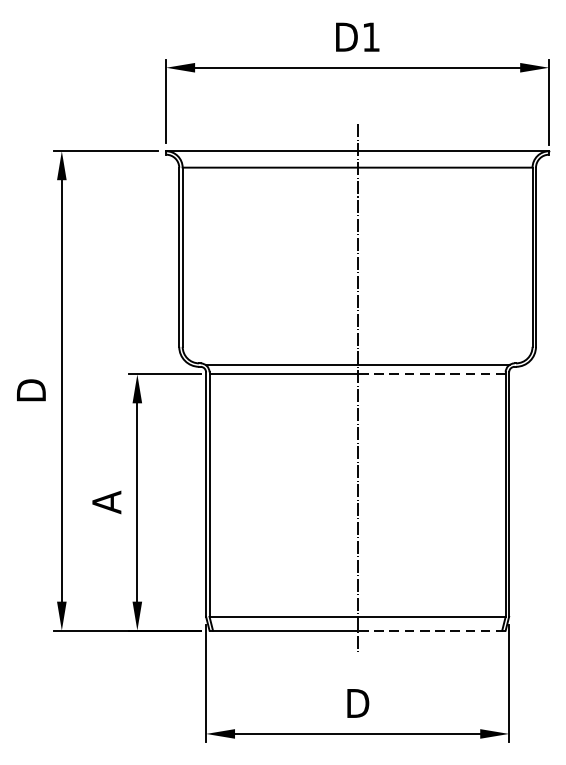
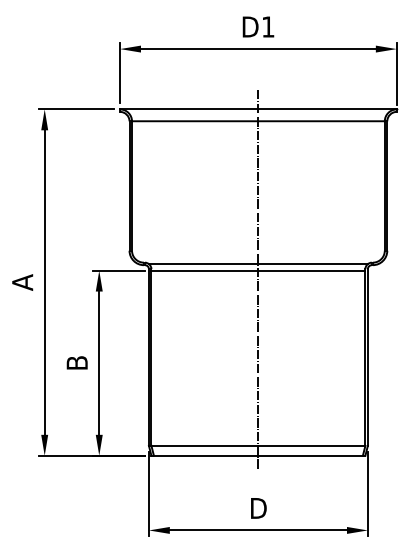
line: (431, 374) -> (311, 270), dashed -> solid
text: (31, 390) -> (22, 282), D -> A
text: (105, 501) -> (76, 362), A -> B
line: (431, 630) -> (311, 455), dashed -> solid

